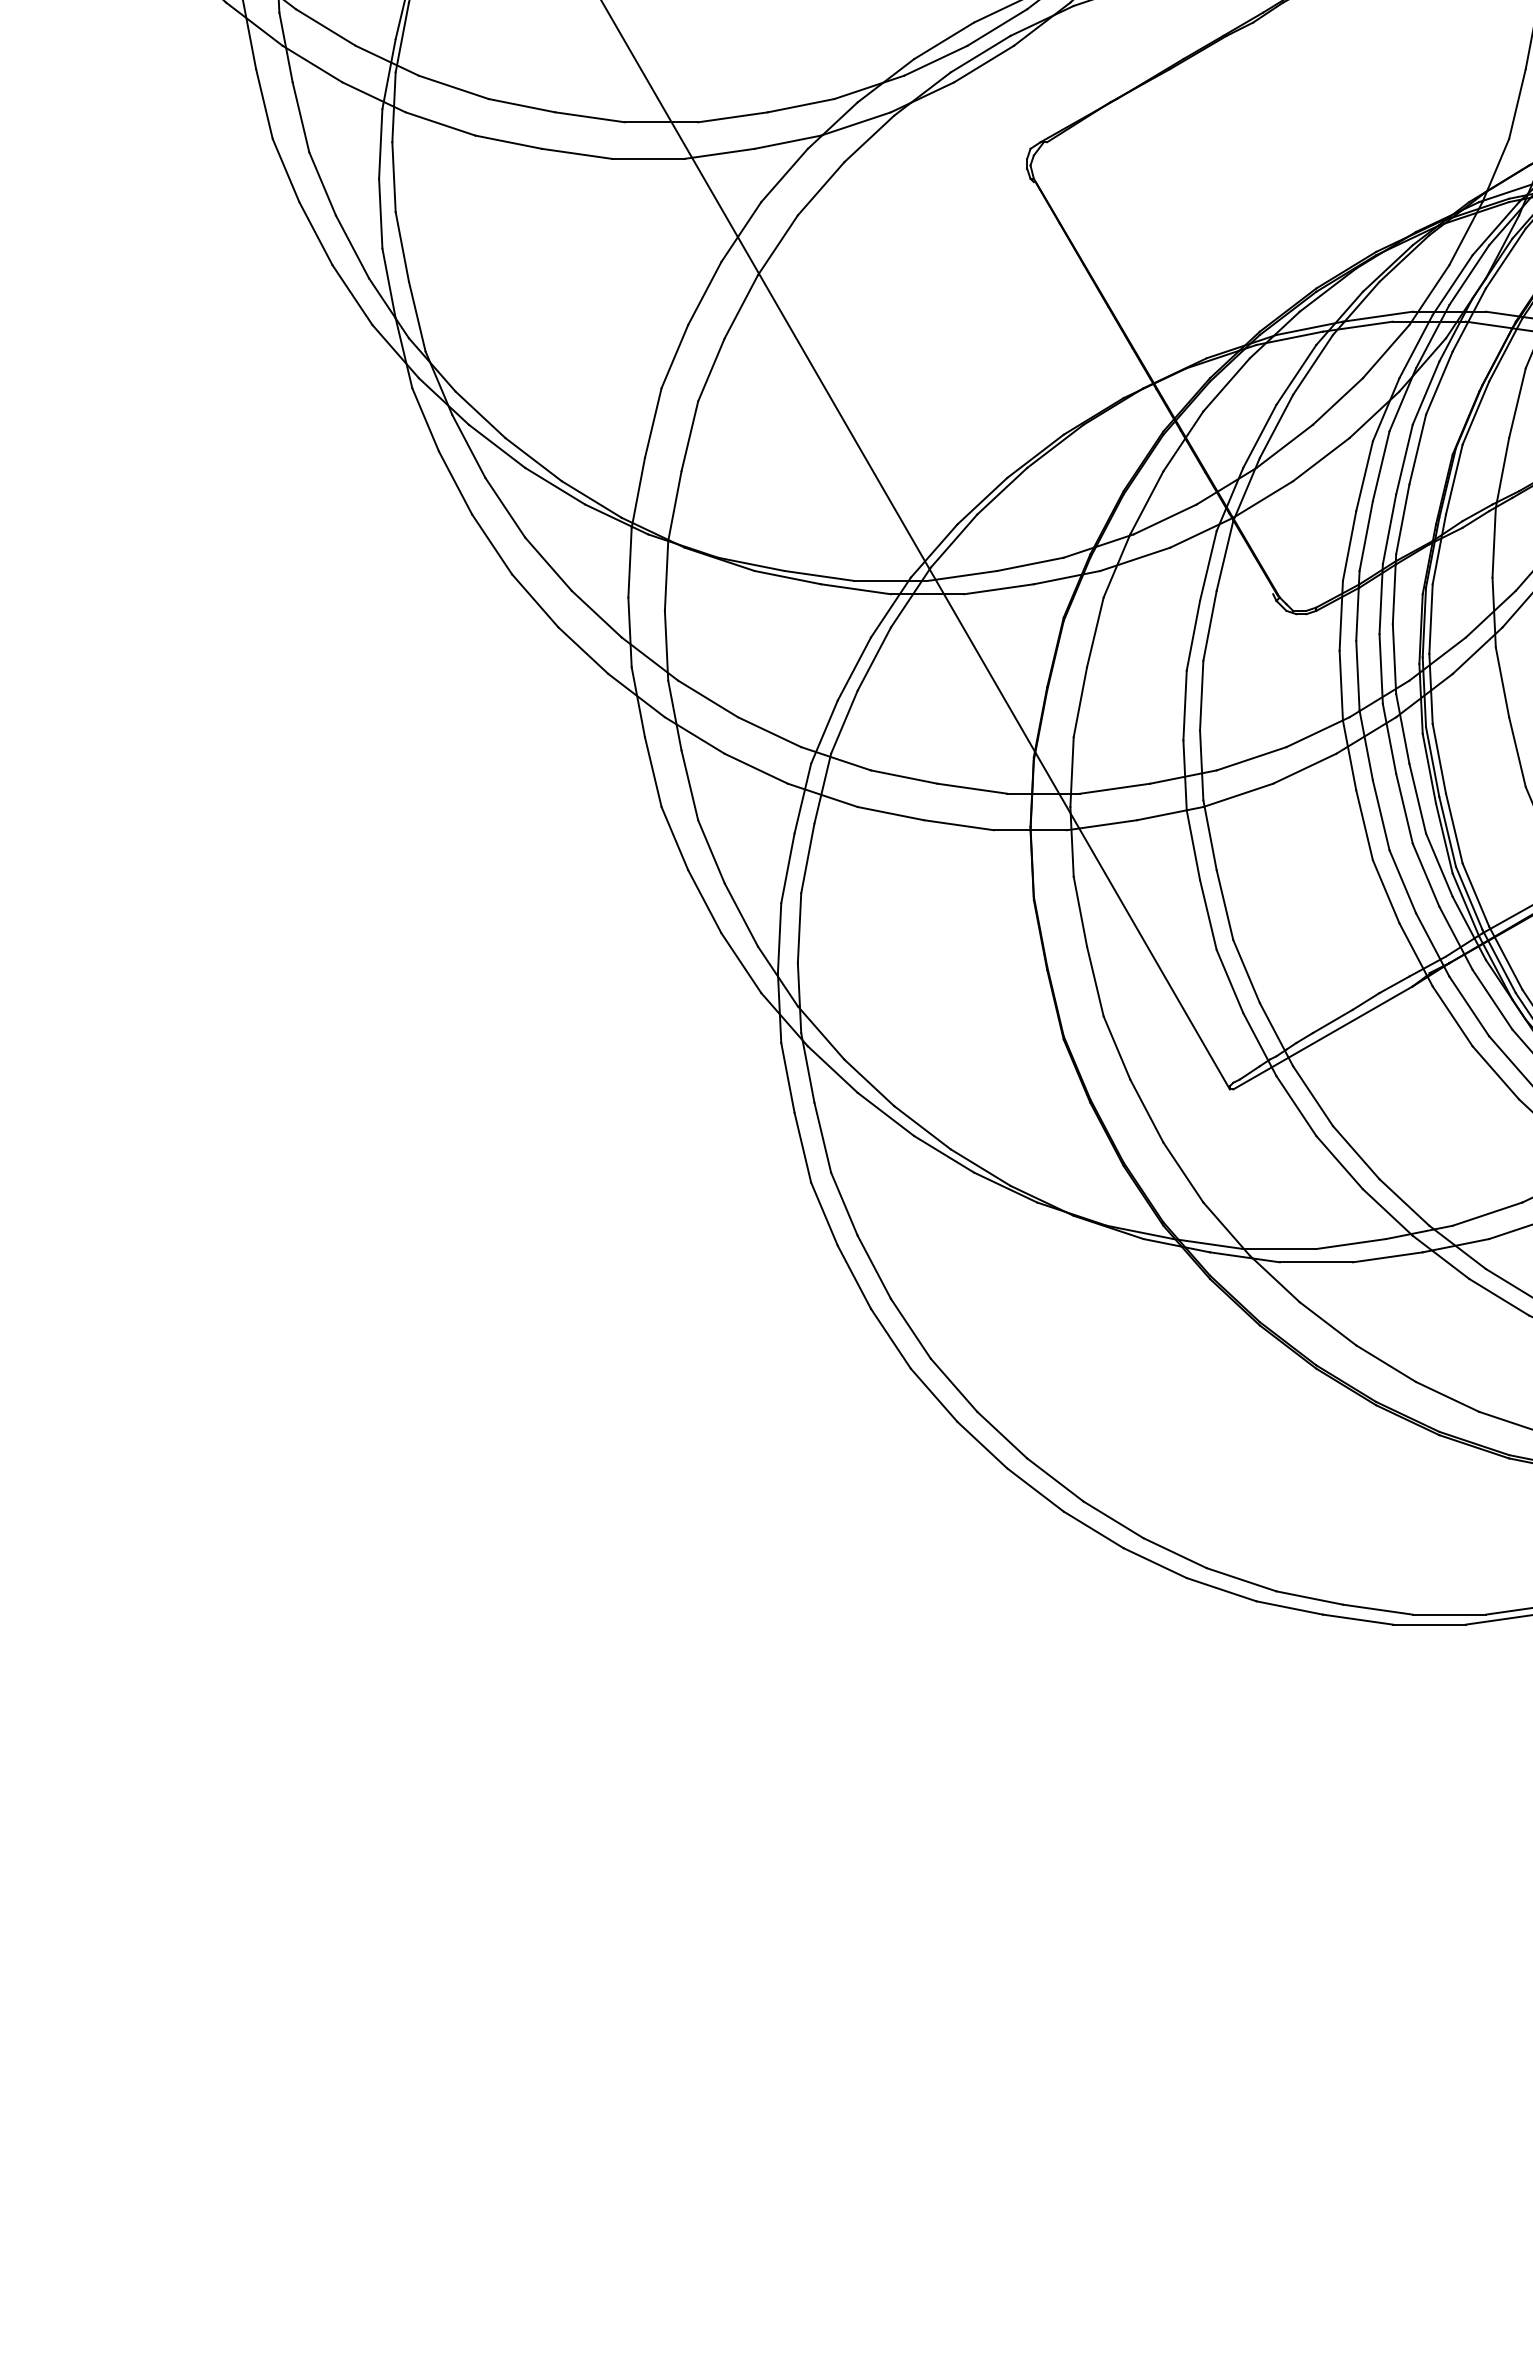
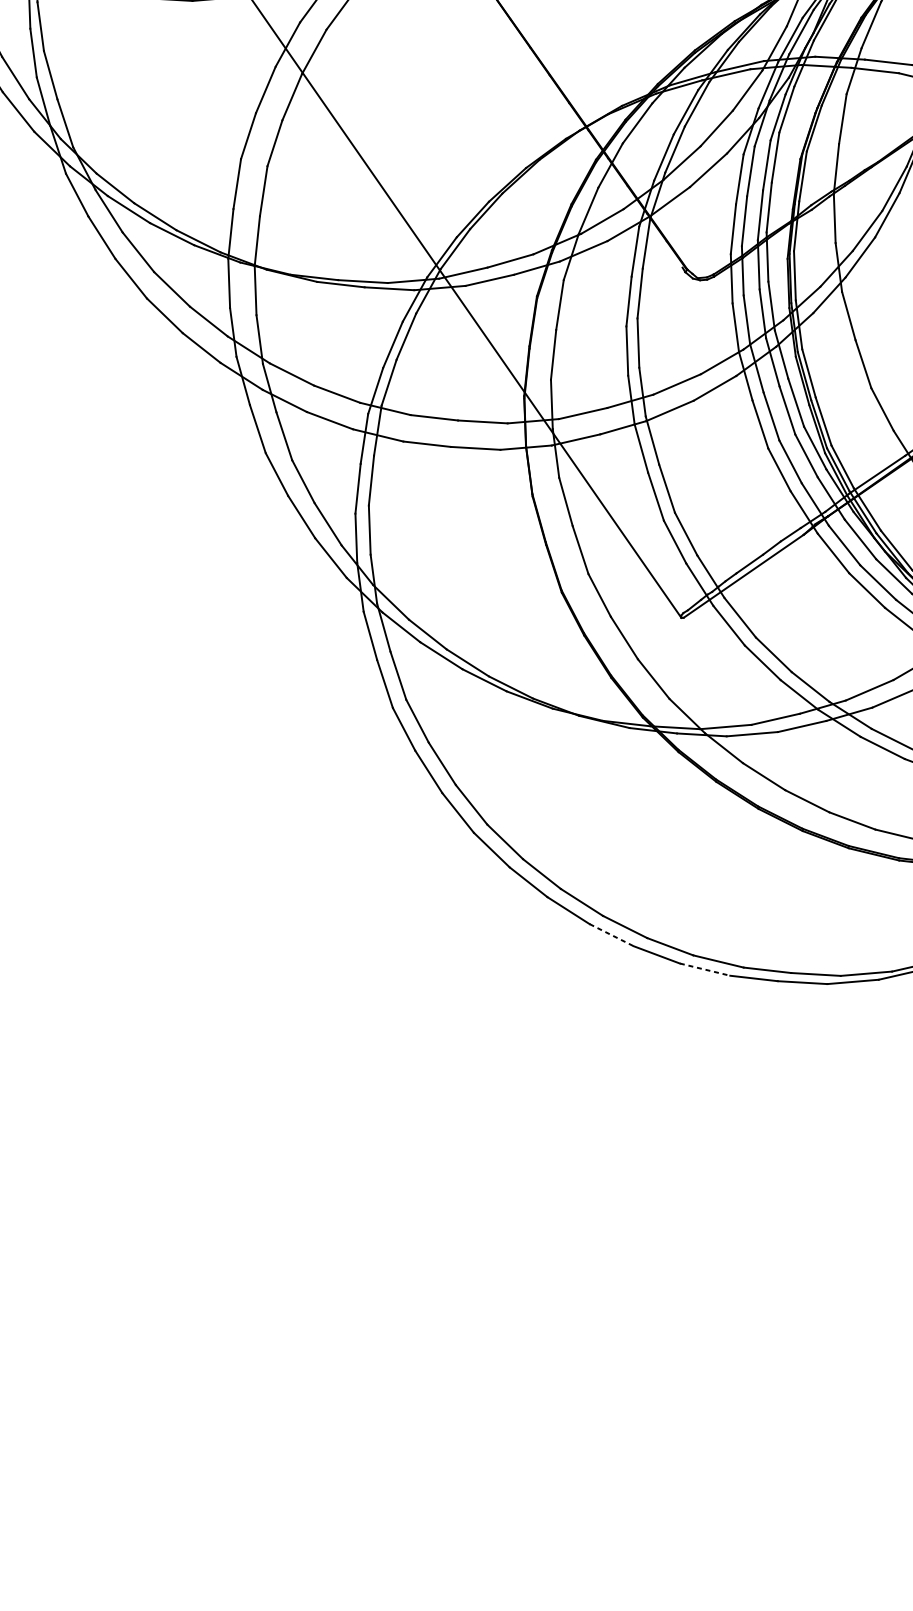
line: (1094, 1530) -> (612, 935), solid -> dashed
line: (1221, 1589) -> (705, 969), solid -> dashed

